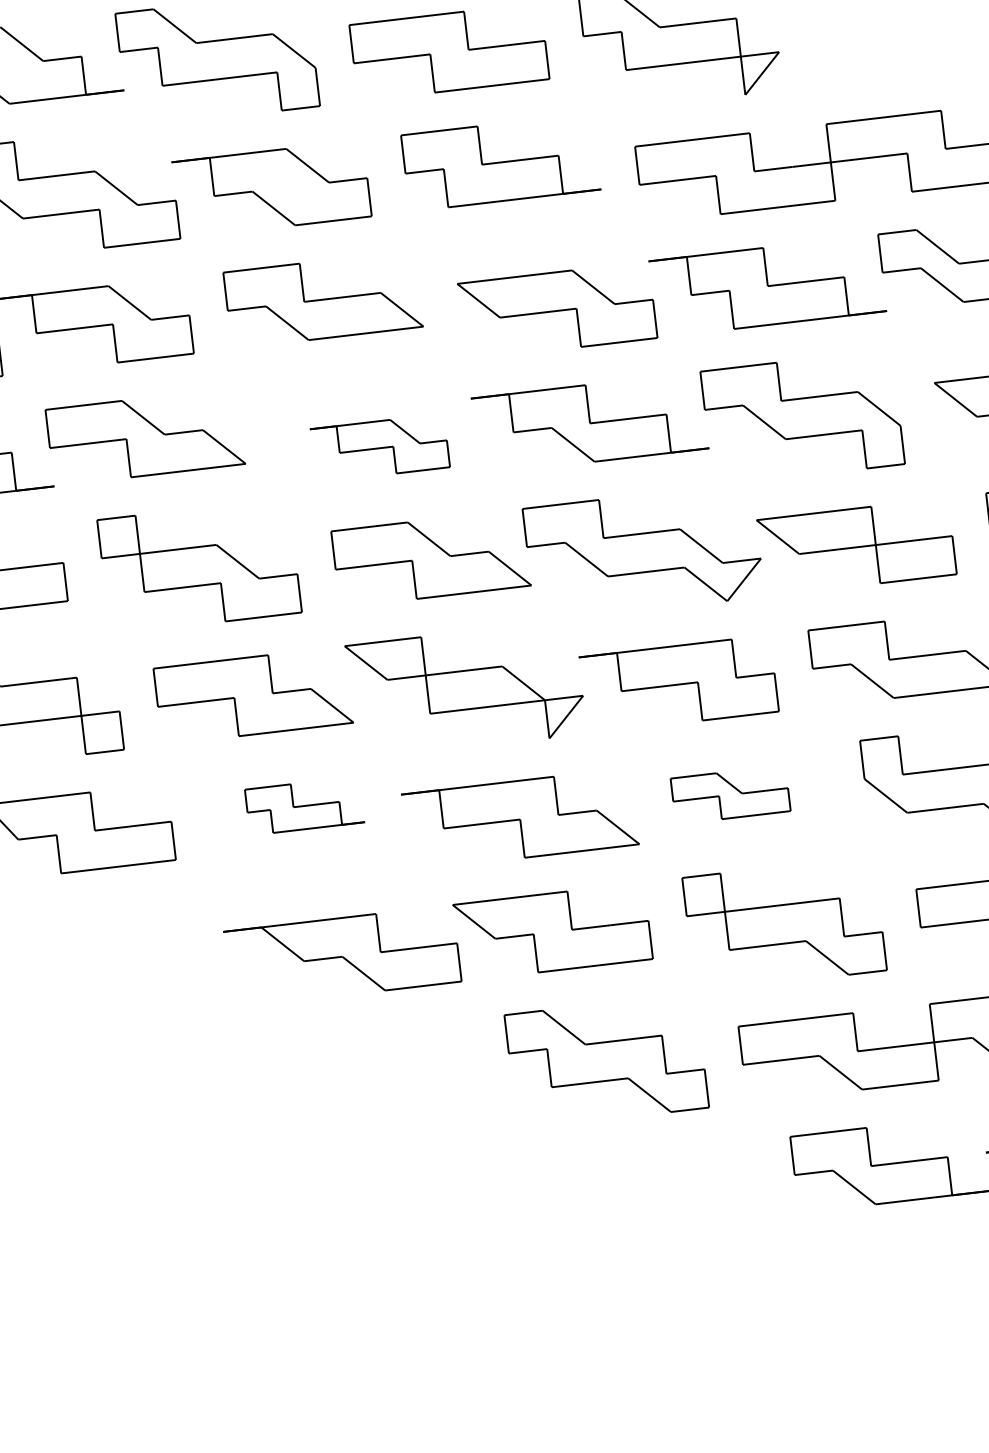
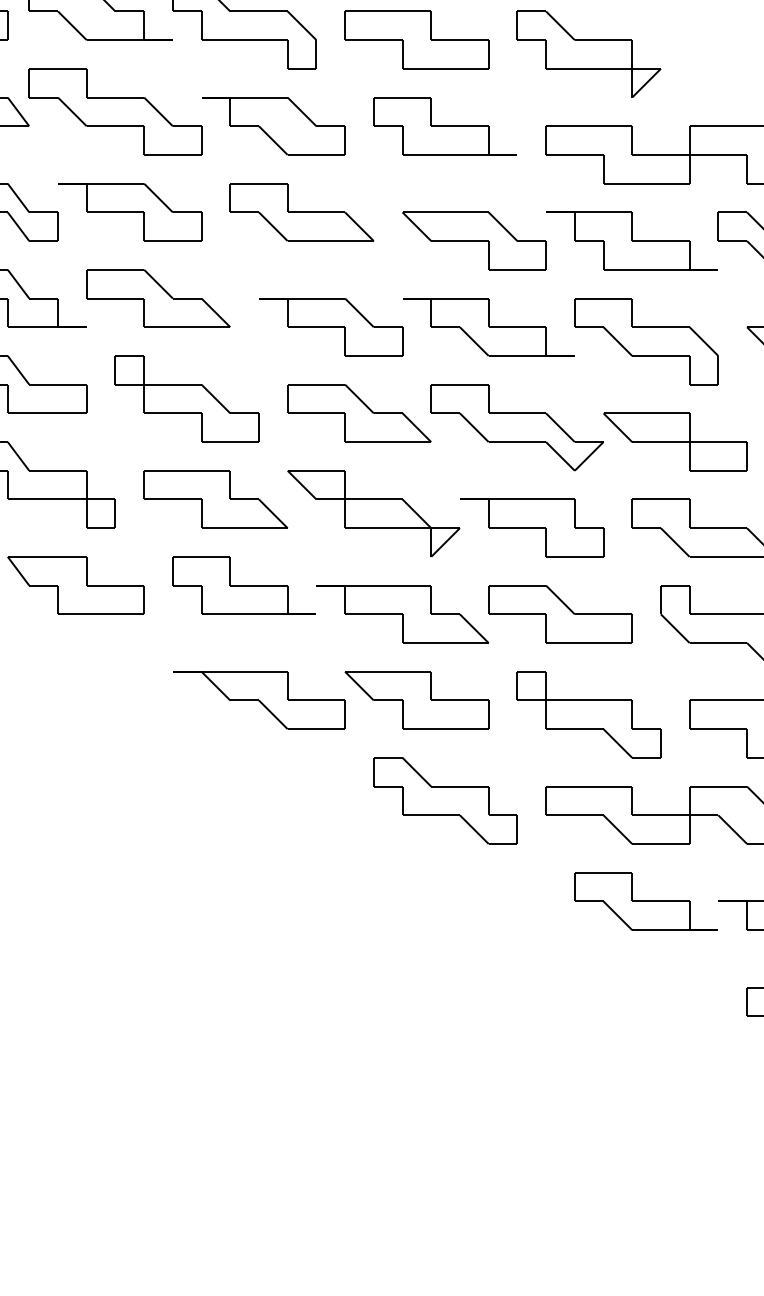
part: (380, 448) -> (331, 327), size x1.43
part: (730, 795) -> (560, 614), size x1.67
part: (303, 805) -> (243, 585), size x1.67

